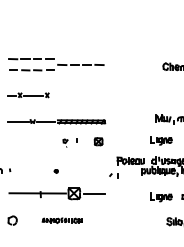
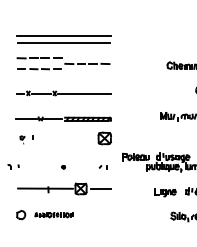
line: (56, 35) -> (63, 35), added
line: (56, 43) -> (63, 43), added
line: (76, 95) -> (83, 93), added
part: (161, 140) -> (165, 137), removed
part: (98, 141) -> (104, 138), size x1.67
part: (69, 142) -> (26, 139), moved
part: (112, 175) -> (102, 167), moved
part: (61, 221) -> (53, 215), moved

